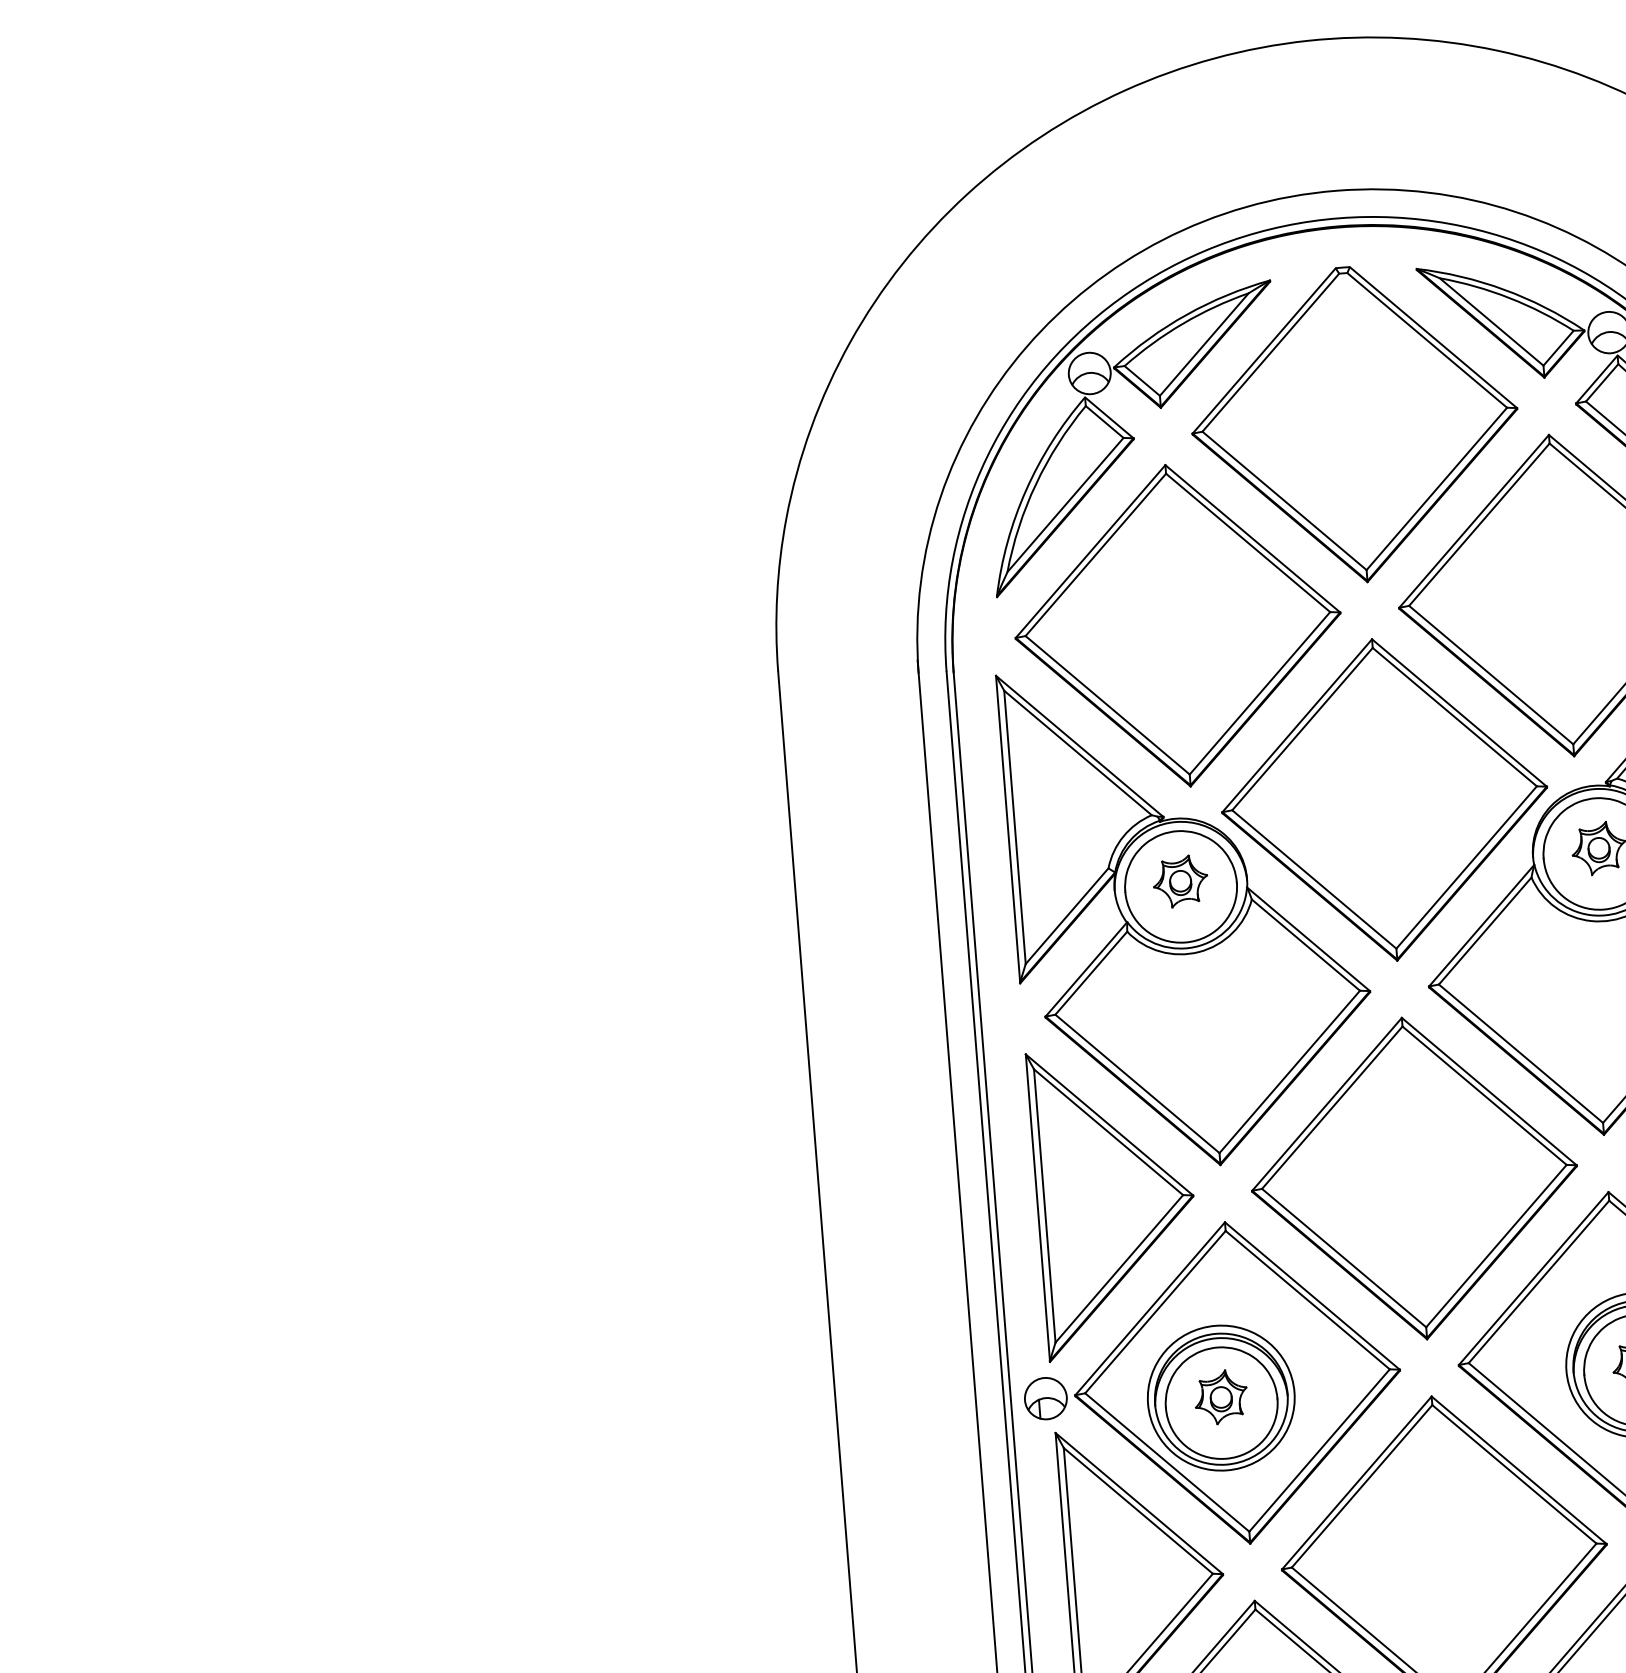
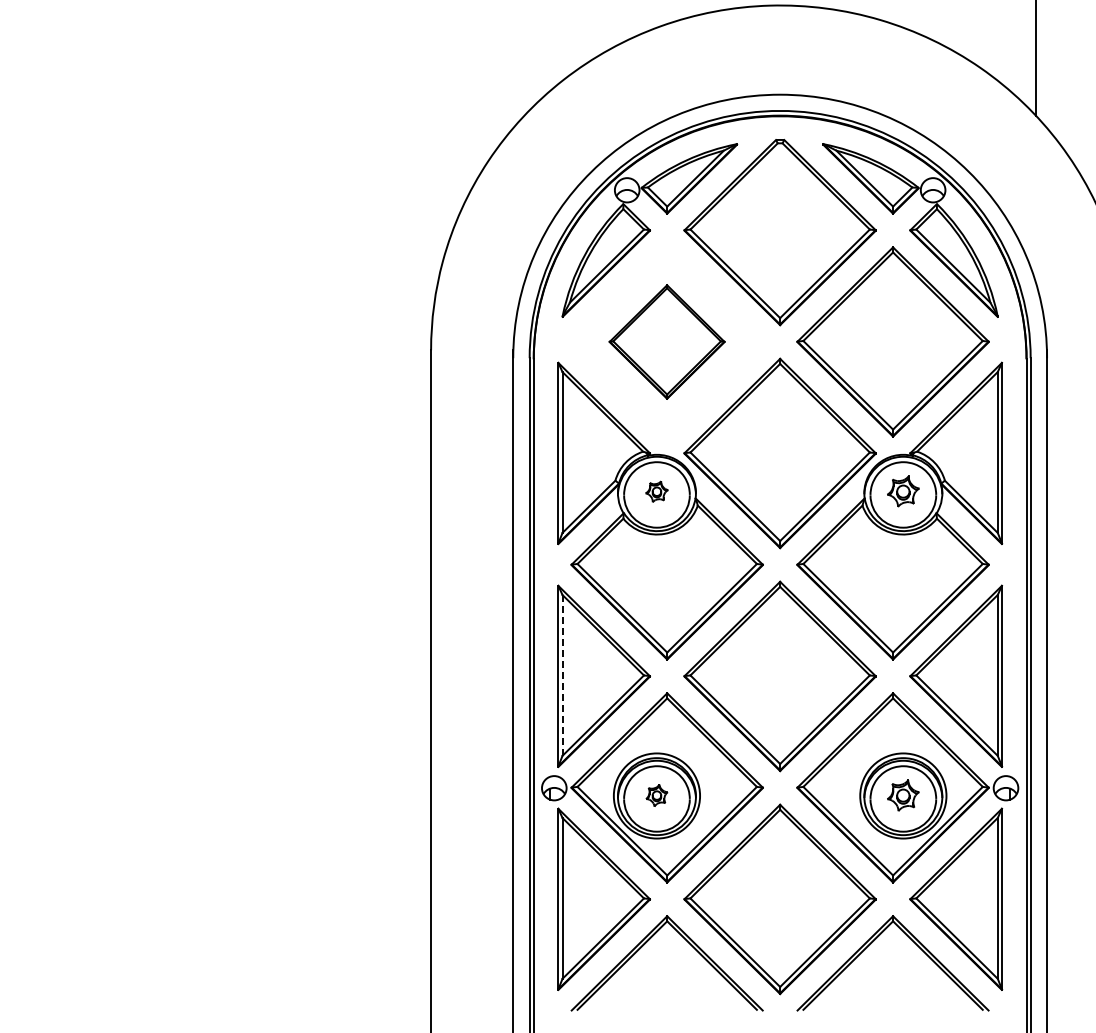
part: (1176, 625) -> (666, 341), size x0.6
part: (1179, 881) -> (656, 491), size x0.7
line: (1044, 1204) -> (562, 674), solid -> dashed
part: (1220, 1397) -> (656, 795), size x0.7

